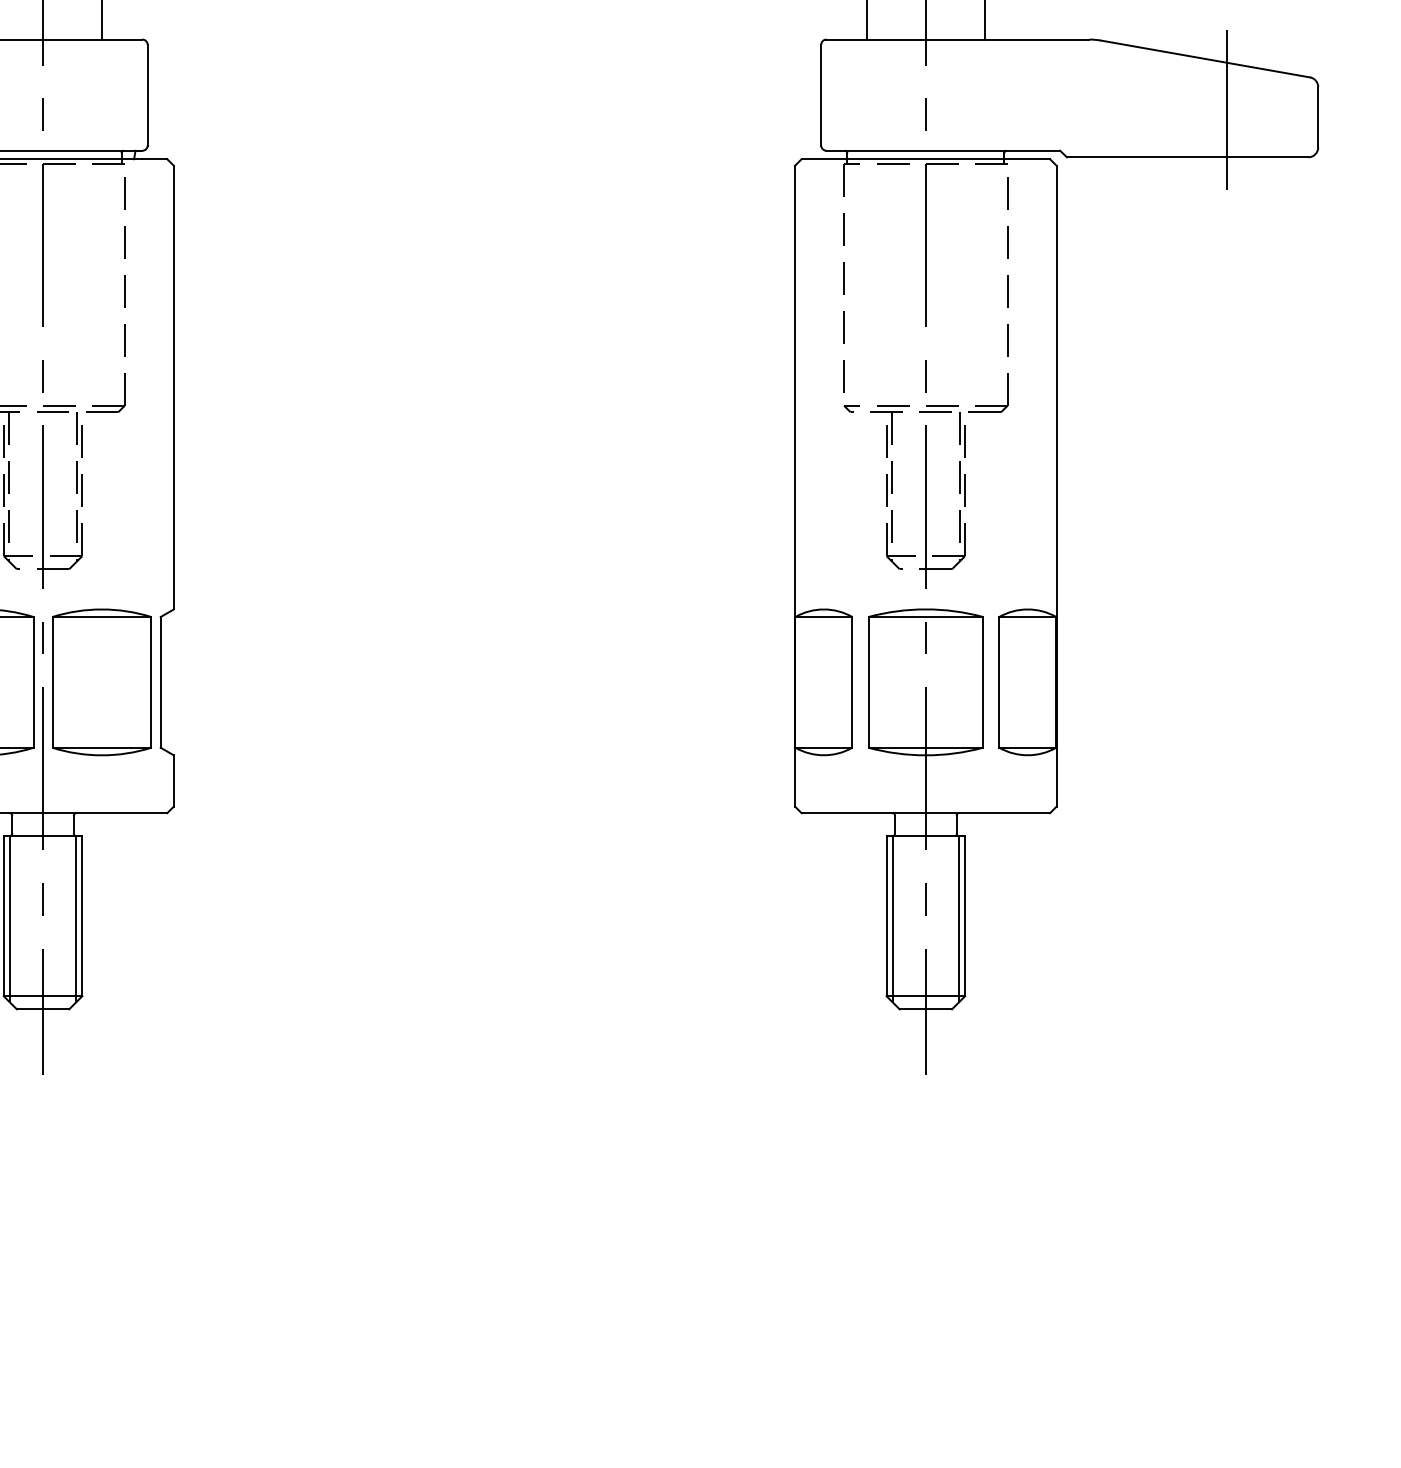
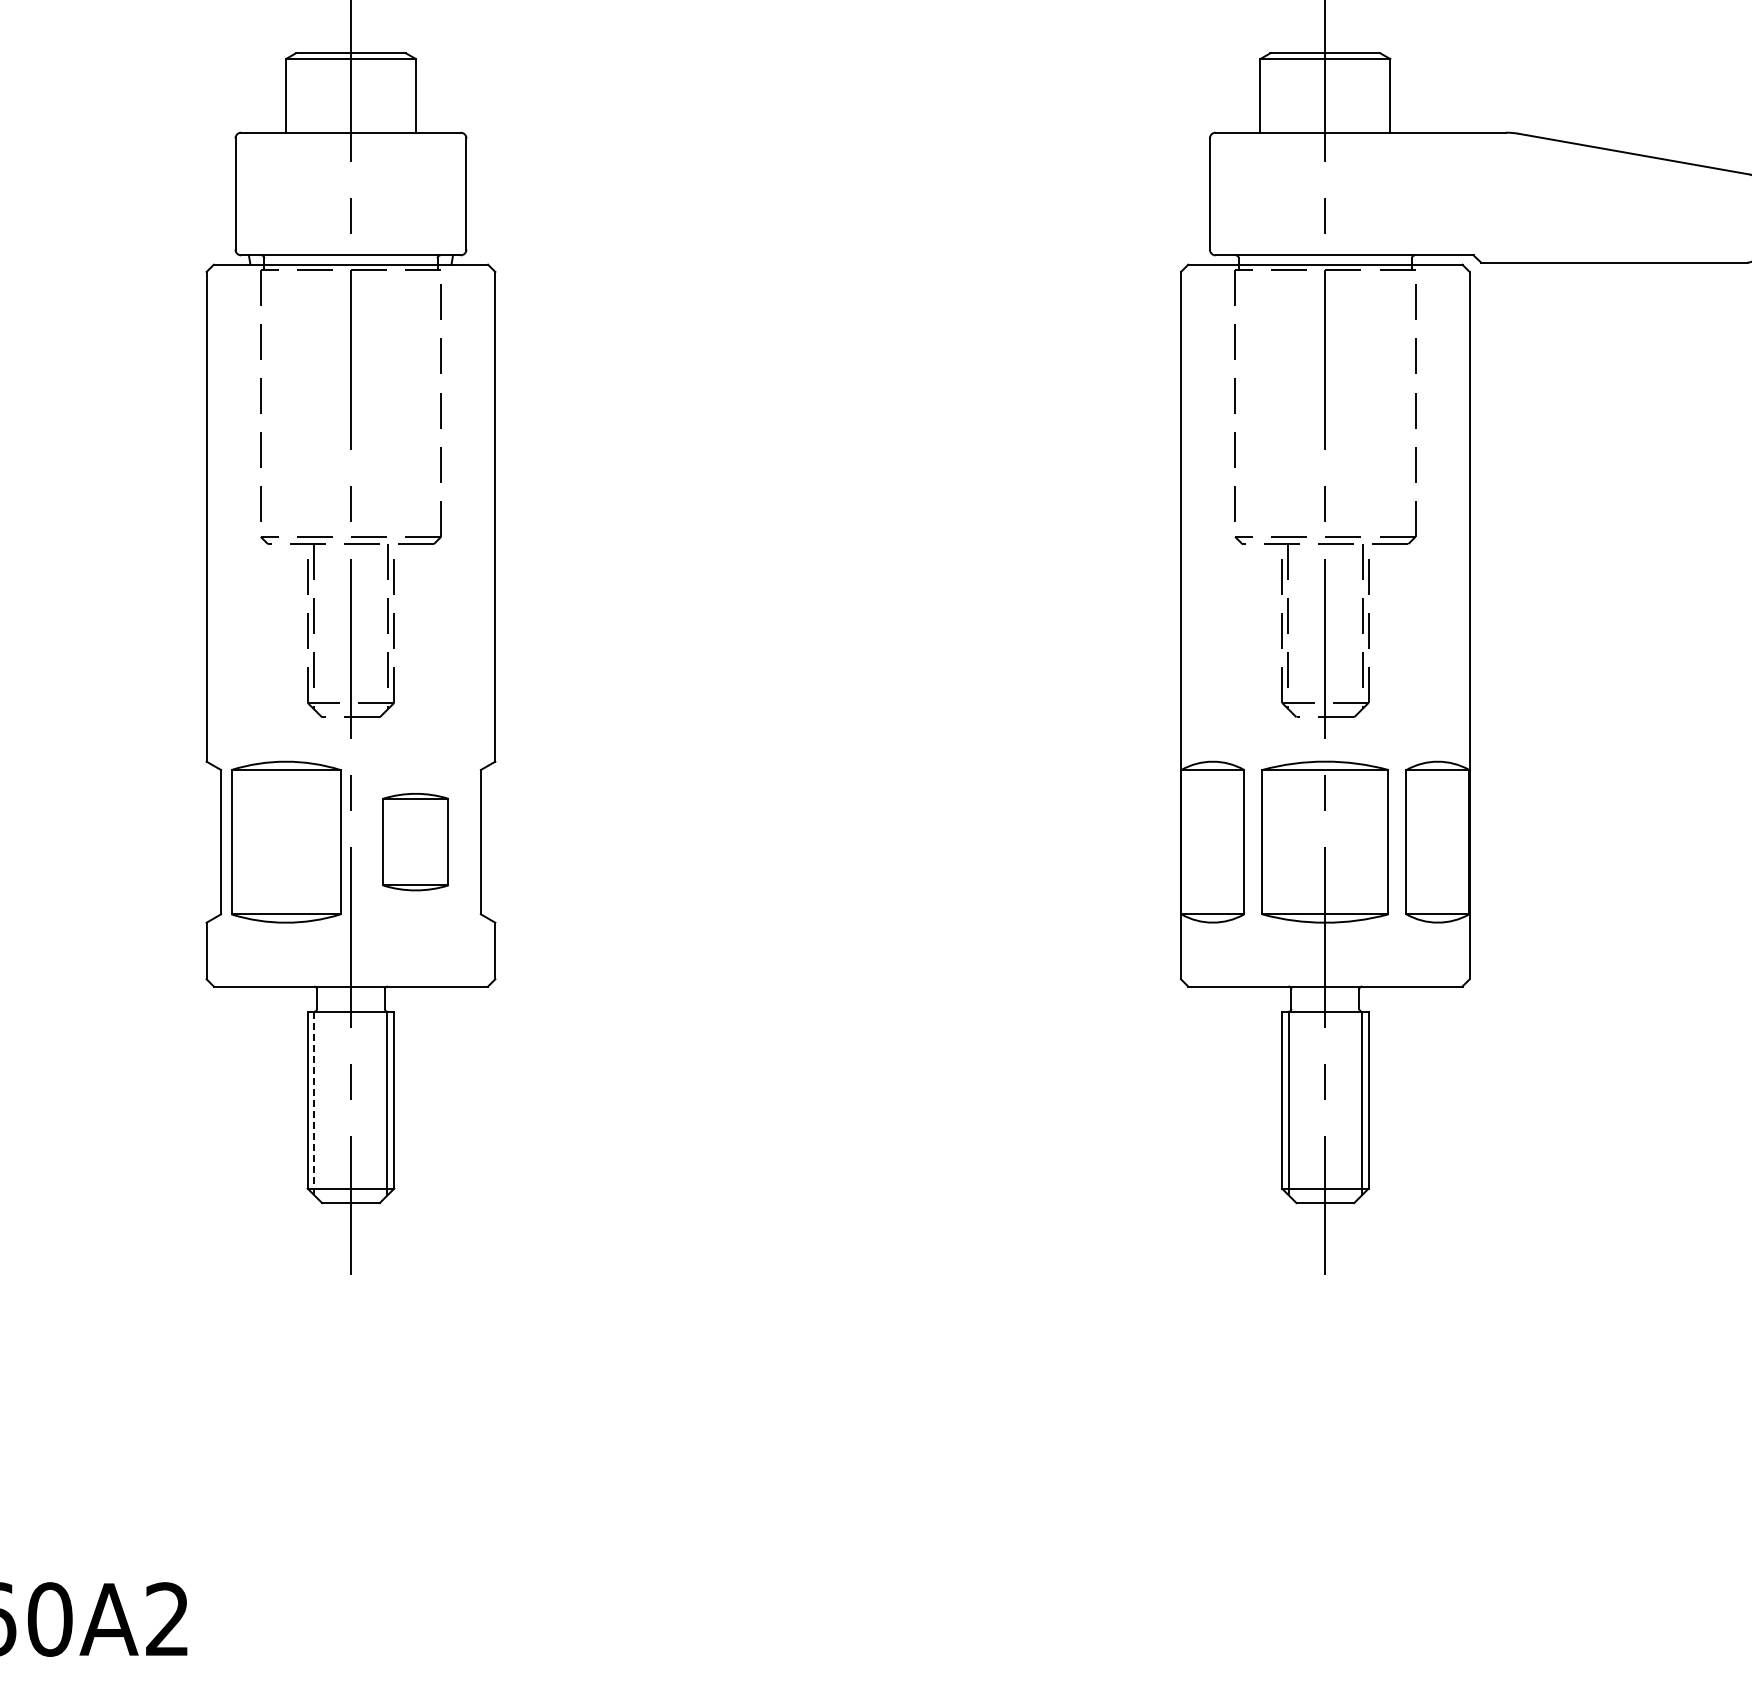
line: (1226, 110) -> (1657, 210), removed
part: (101, 681) -> (415, 841), size x0.6
line: (10, 919) -> (314, 1103), solid -> dashed

